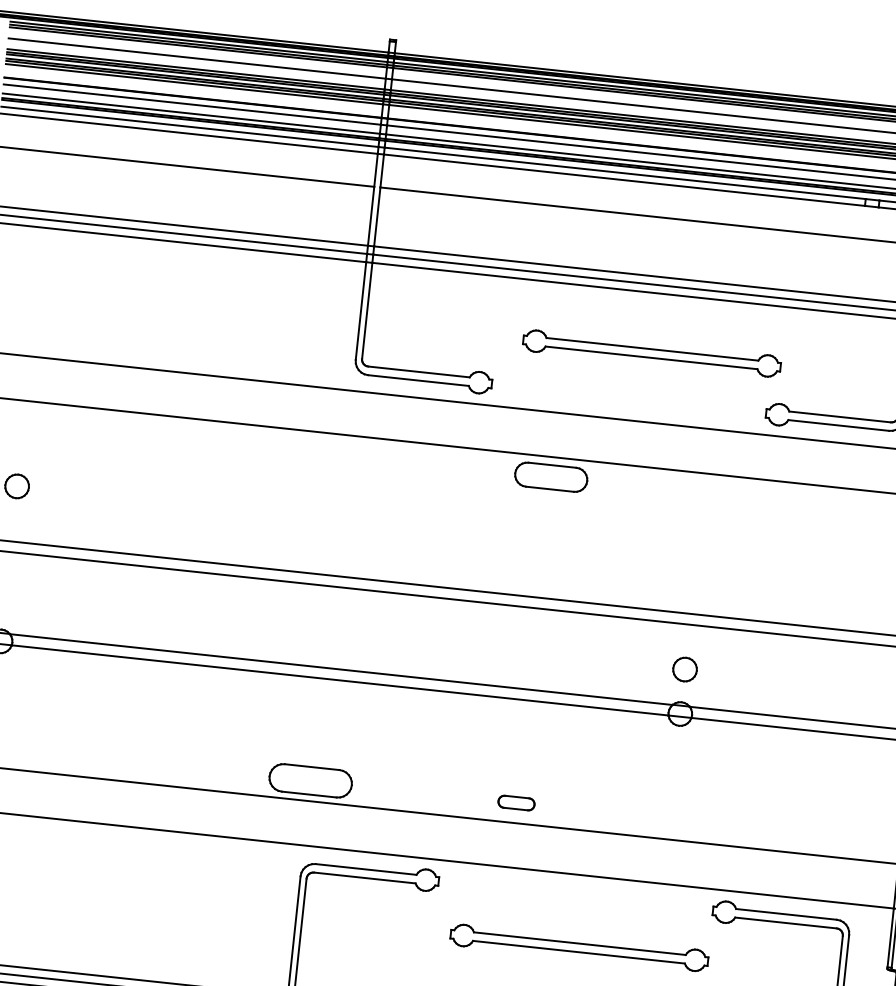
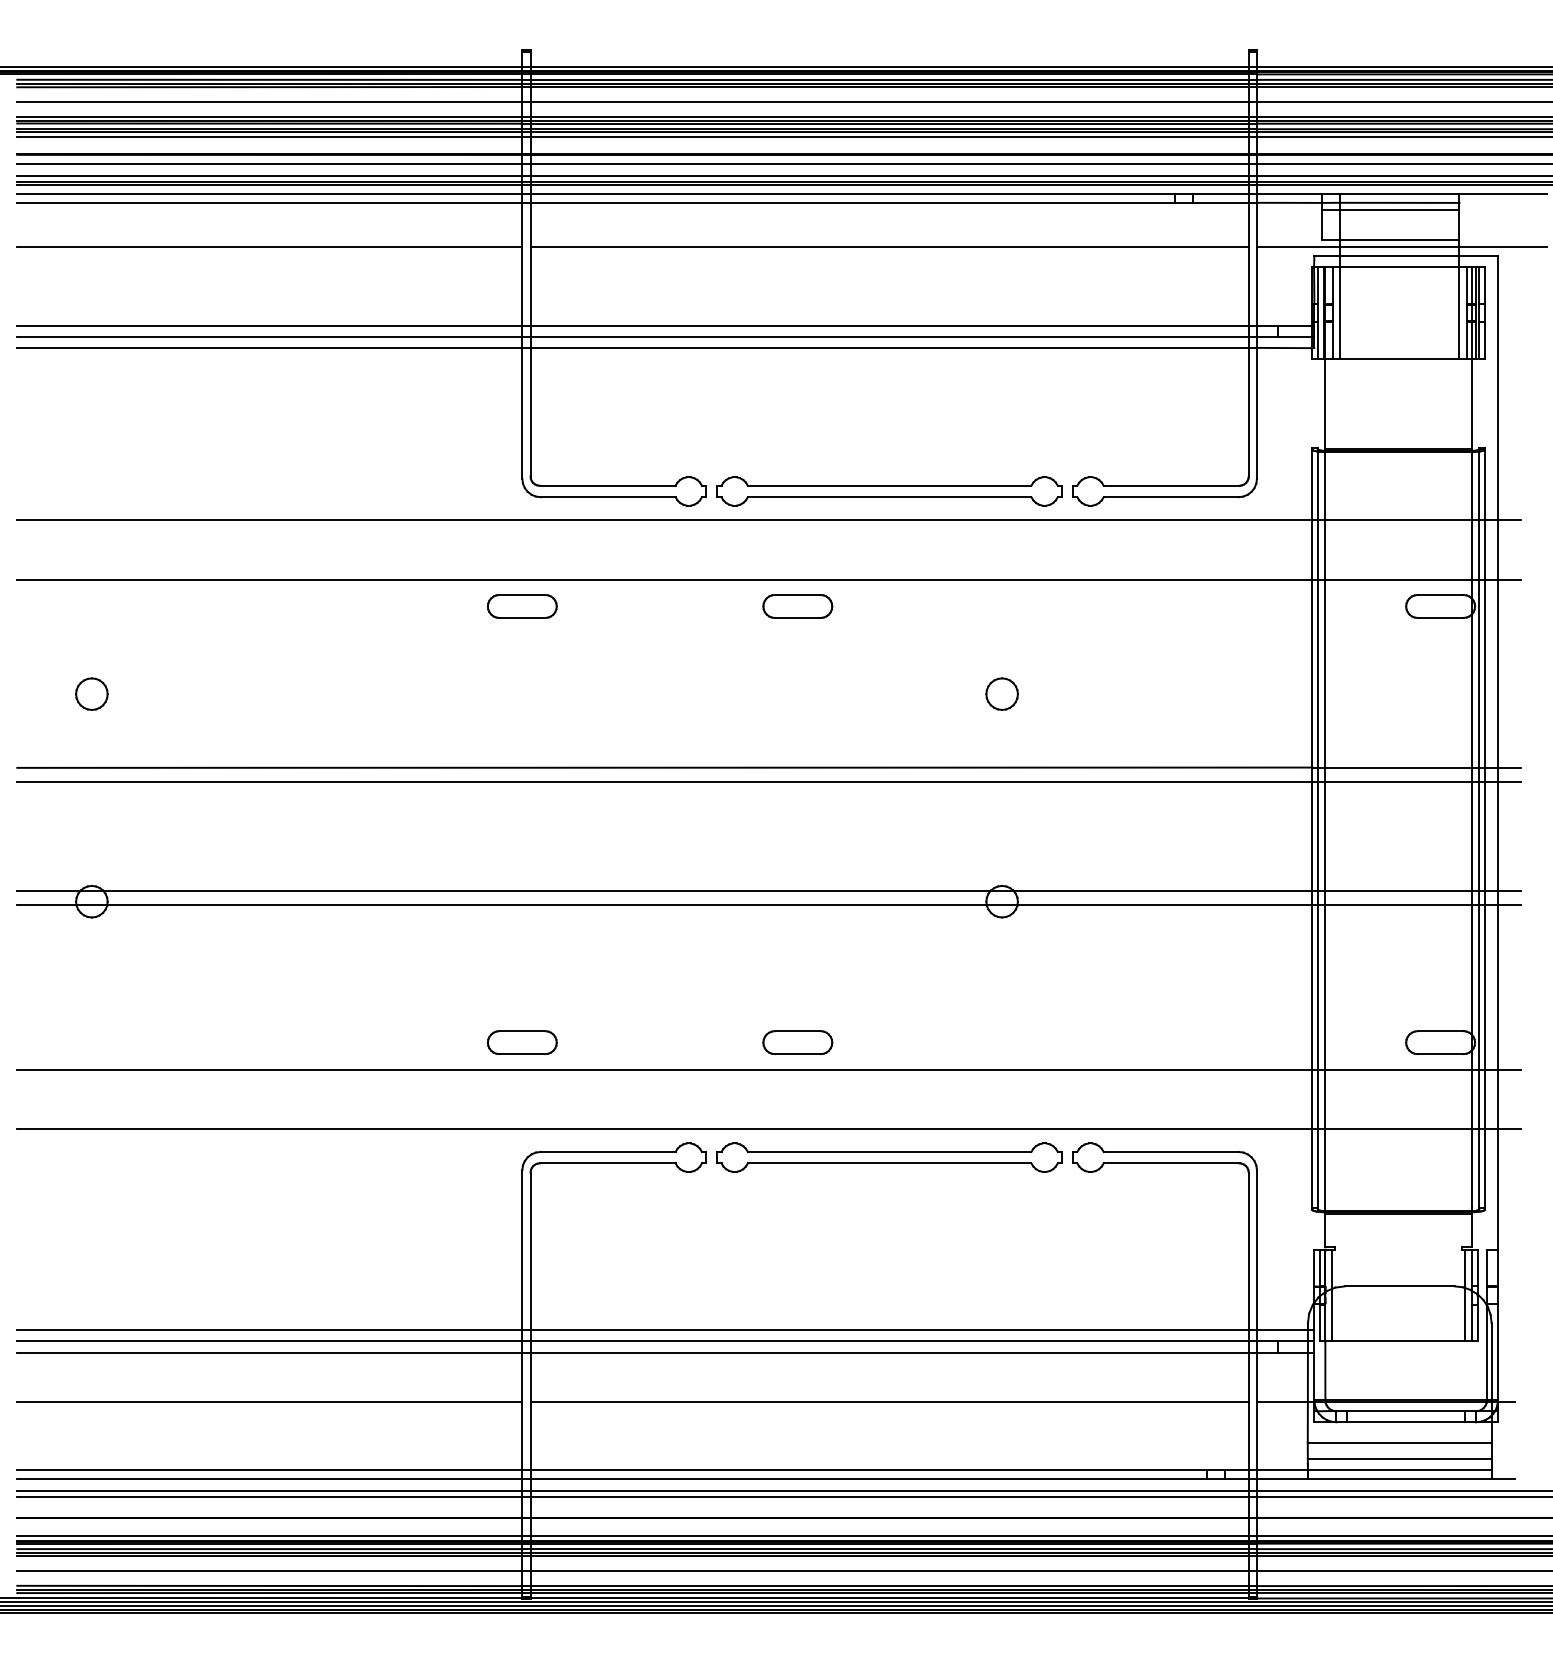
part: (651, 353) -> (889, 491), moved
part: (345, 455) -> (522, 606), added
part: (551, 477) -> (797, 606), size x0.71
part: (684, 669) -> (1001, 693), moved
part: (310, 780) -> (522, 1042), size x0.62
part: (516, 802) -> (797, 1042), size x1.43
part: (579, 947) -> (889, 1157), moved

